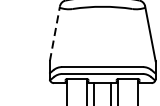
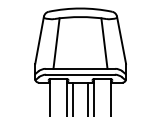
line: (54, 34) -> (39, 40), dashed -> solid
line: (74, 37) -> (56, 43), added
line: (130, 37) -> (104, 43), added

